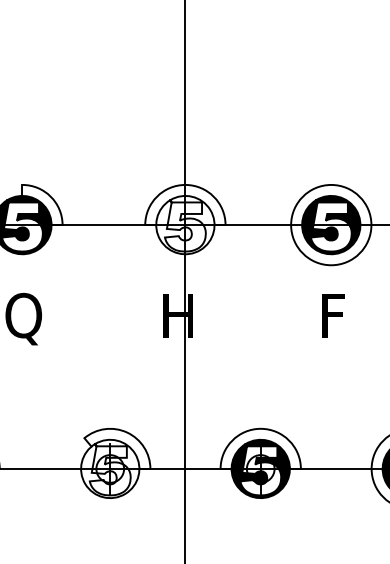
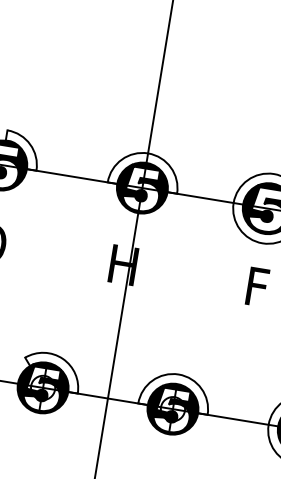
fill: (185, 224) -> (142, 187), added
fill: (110, 468) -> (43, 387), added

